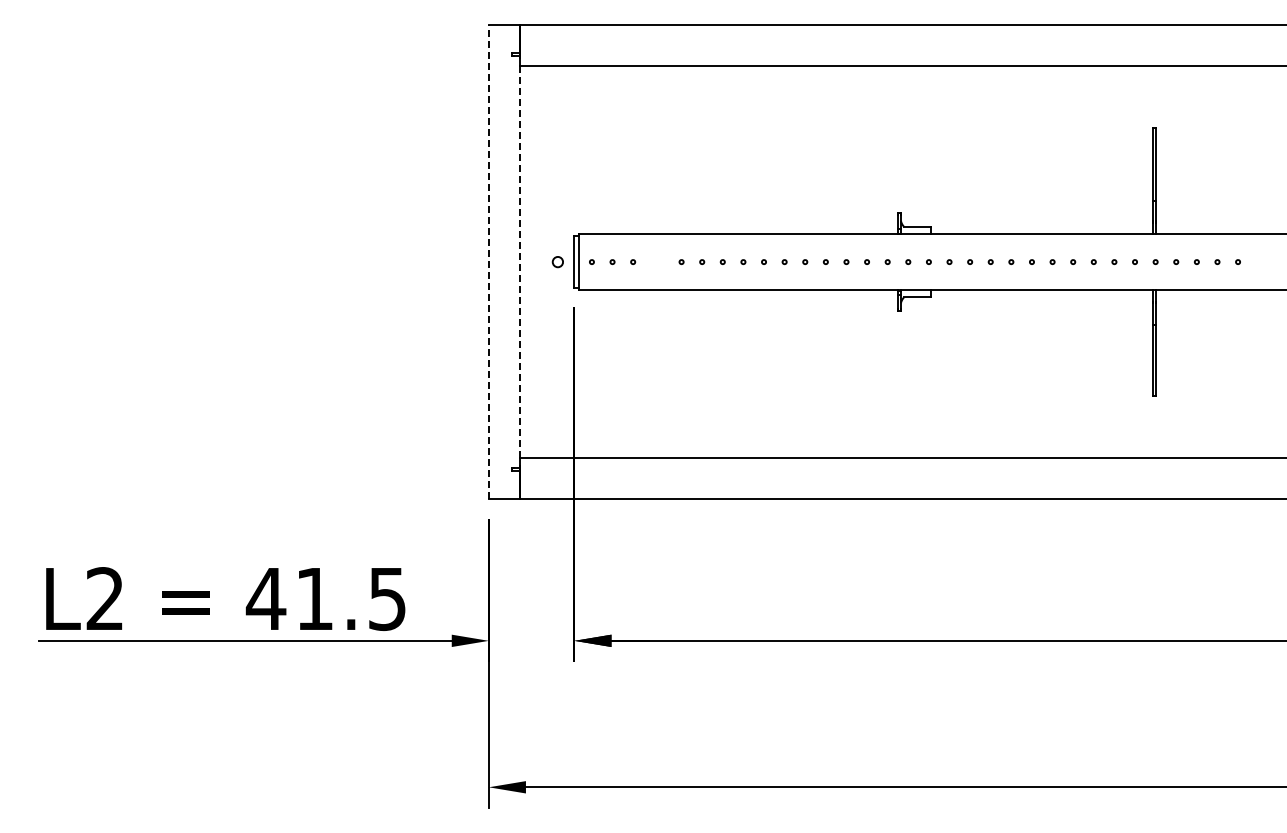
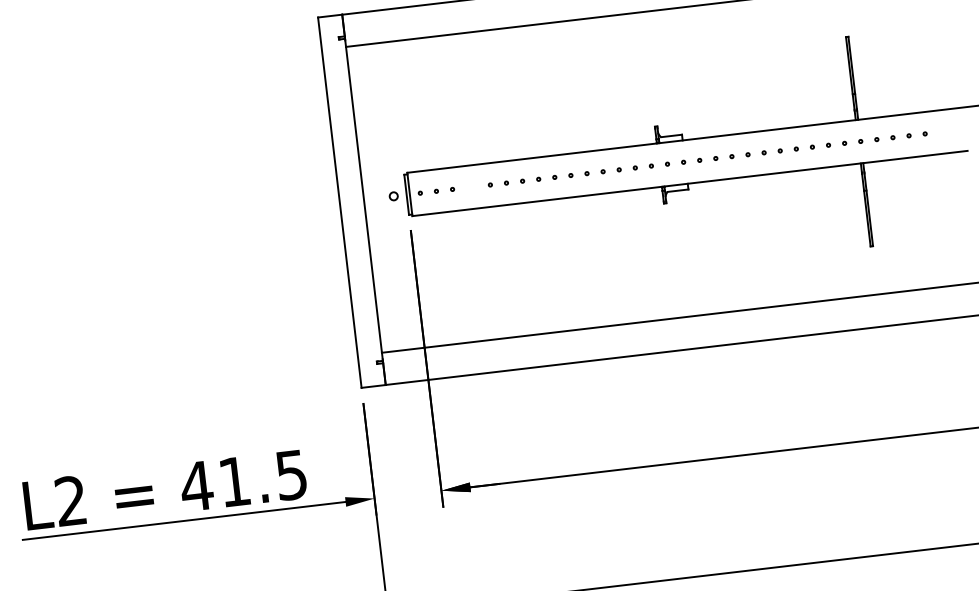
line: (488, 261) -> (339, 202), dashed -> solid
line: (519, 262) -> (363, 200), dashed -> solid

